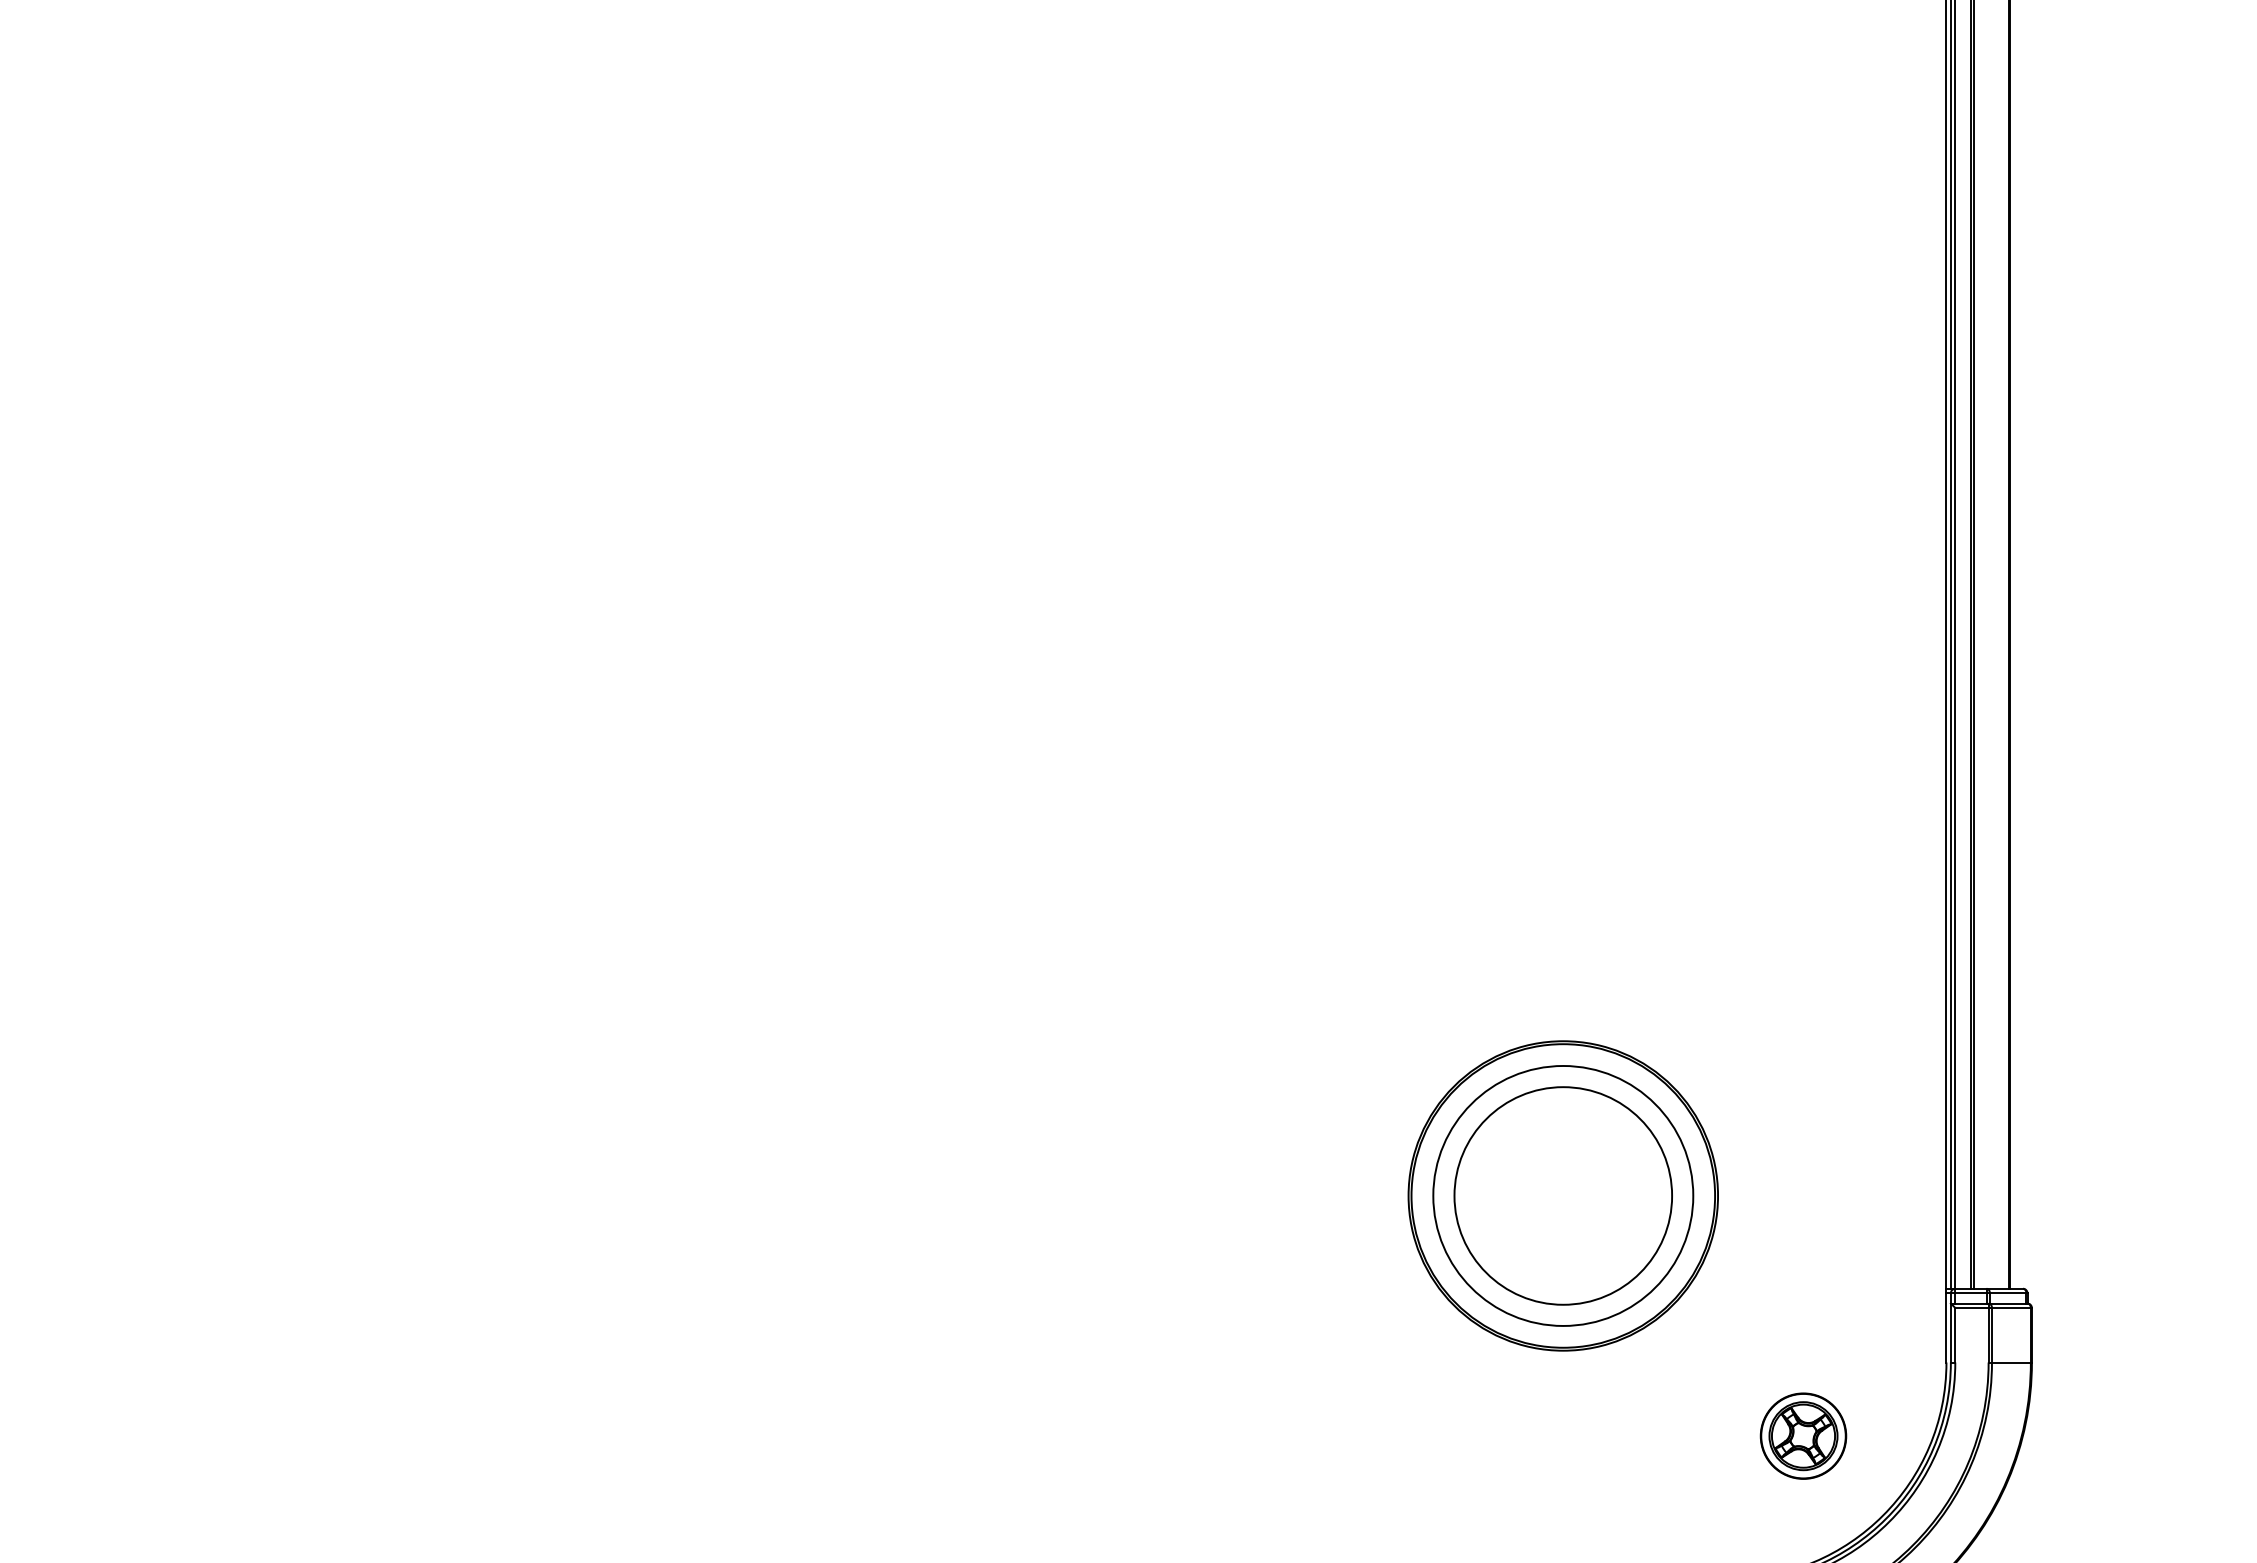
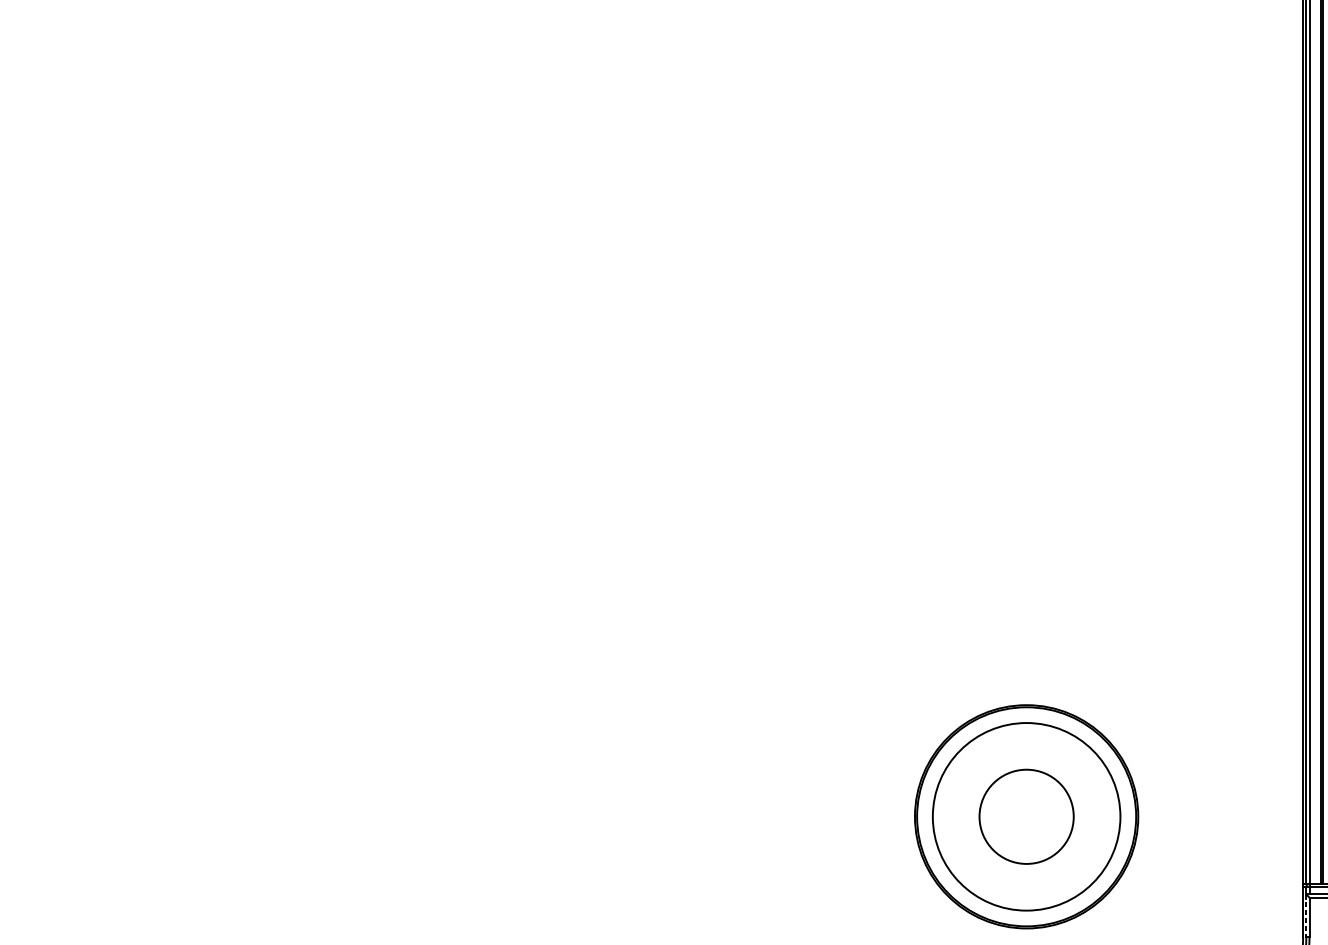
circle: (1563, 1195) -> (1026, 816), size x0.6
line: (1950, 1333) -> (1306, 916), solid -> dashed

